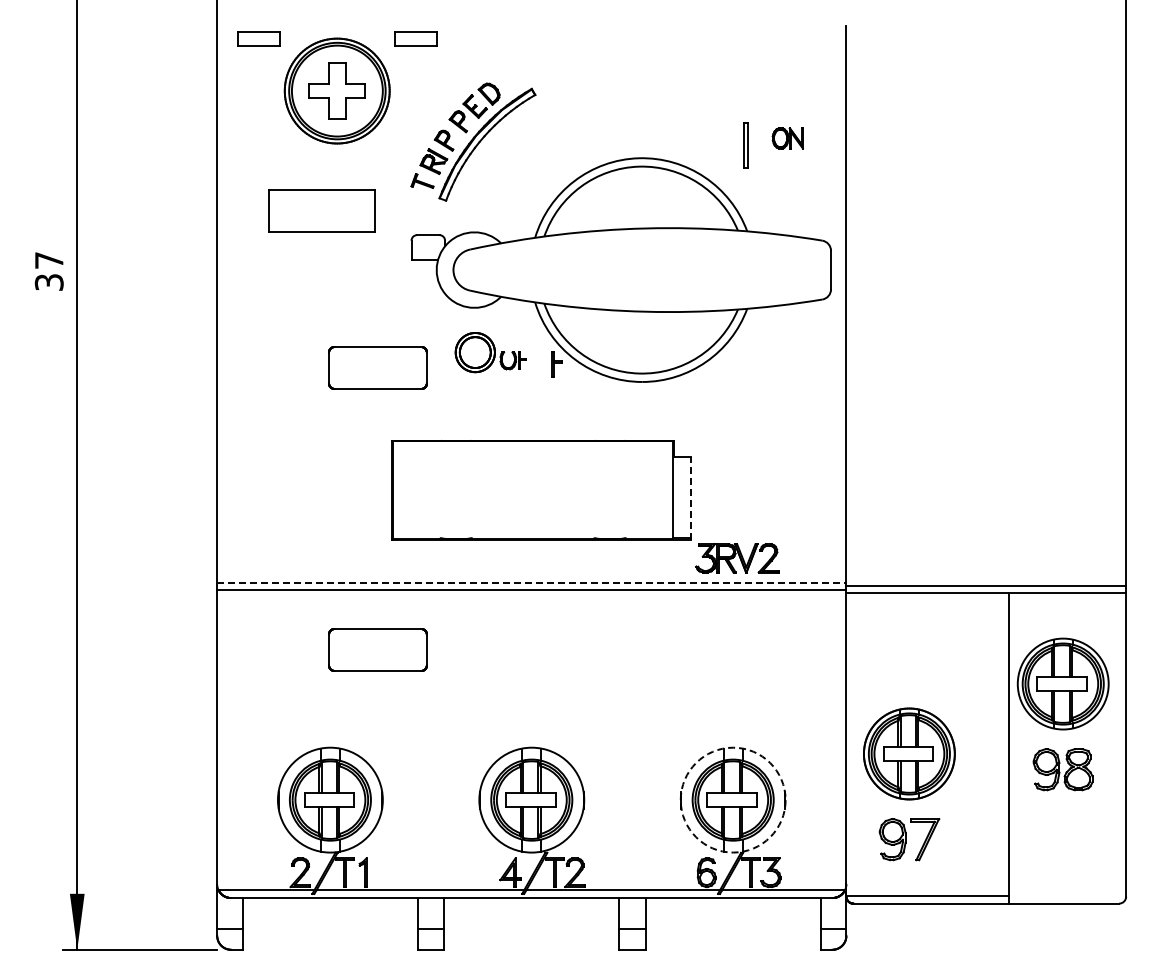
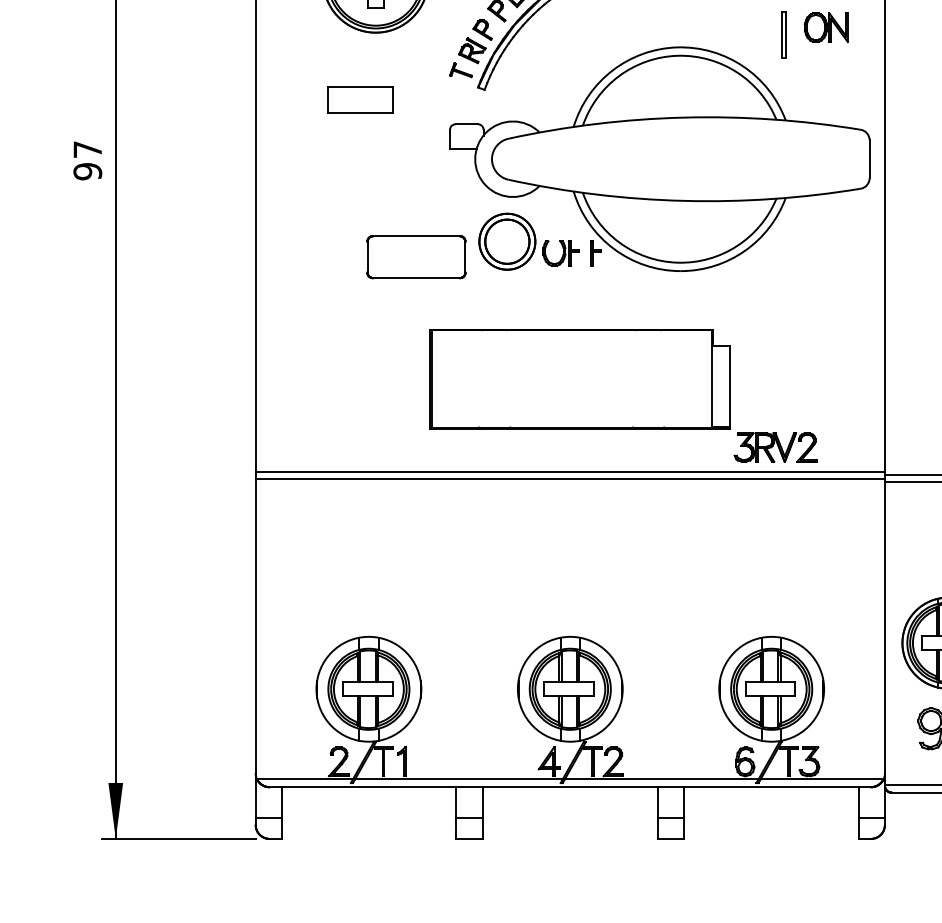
part: (787, 138) -> (826, 27), size x1.43
part: (321, 210) -> (360, 99), size x0.62
text: (49, 282) -> (88, 171), 37 -> 97
part: (490, 352) -> (529, 241), size x1.43
line: (691, 497) -> (730, 386), dashed -> solid
line: (531, 582) -> (570, 471), dashed -> solid
part: (377, 649) -> (416, 538), removed
circle: (732, 799) -> (771, 688), dashed -> solid

